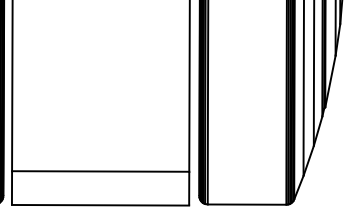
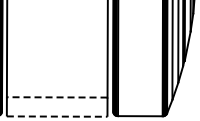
line: (99, 171) -> (56, 97), solid -> dashed
line: (101, 205) -> (57, 116), solid -> dashed

